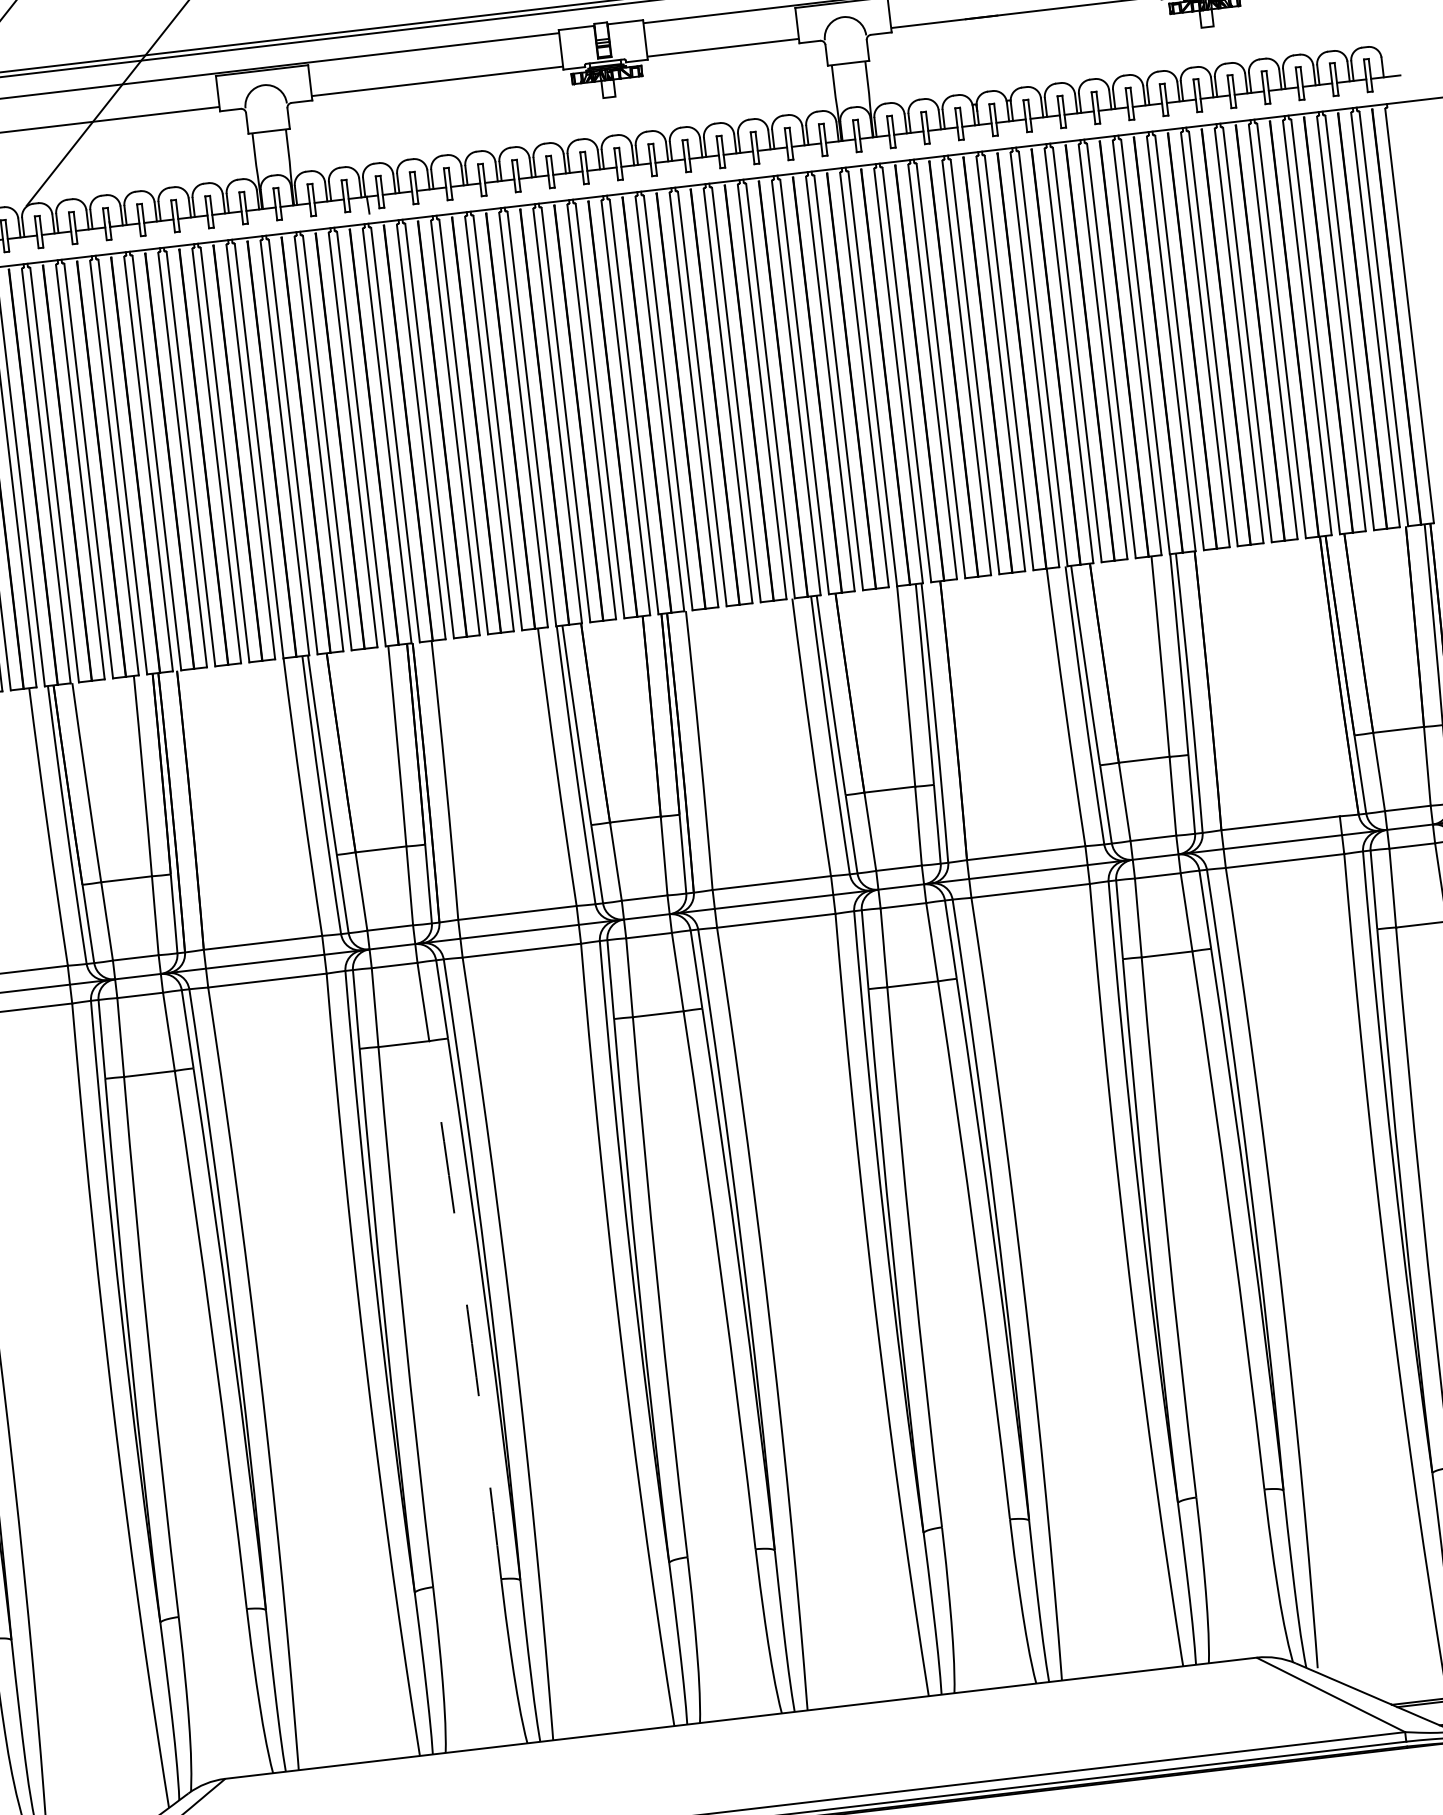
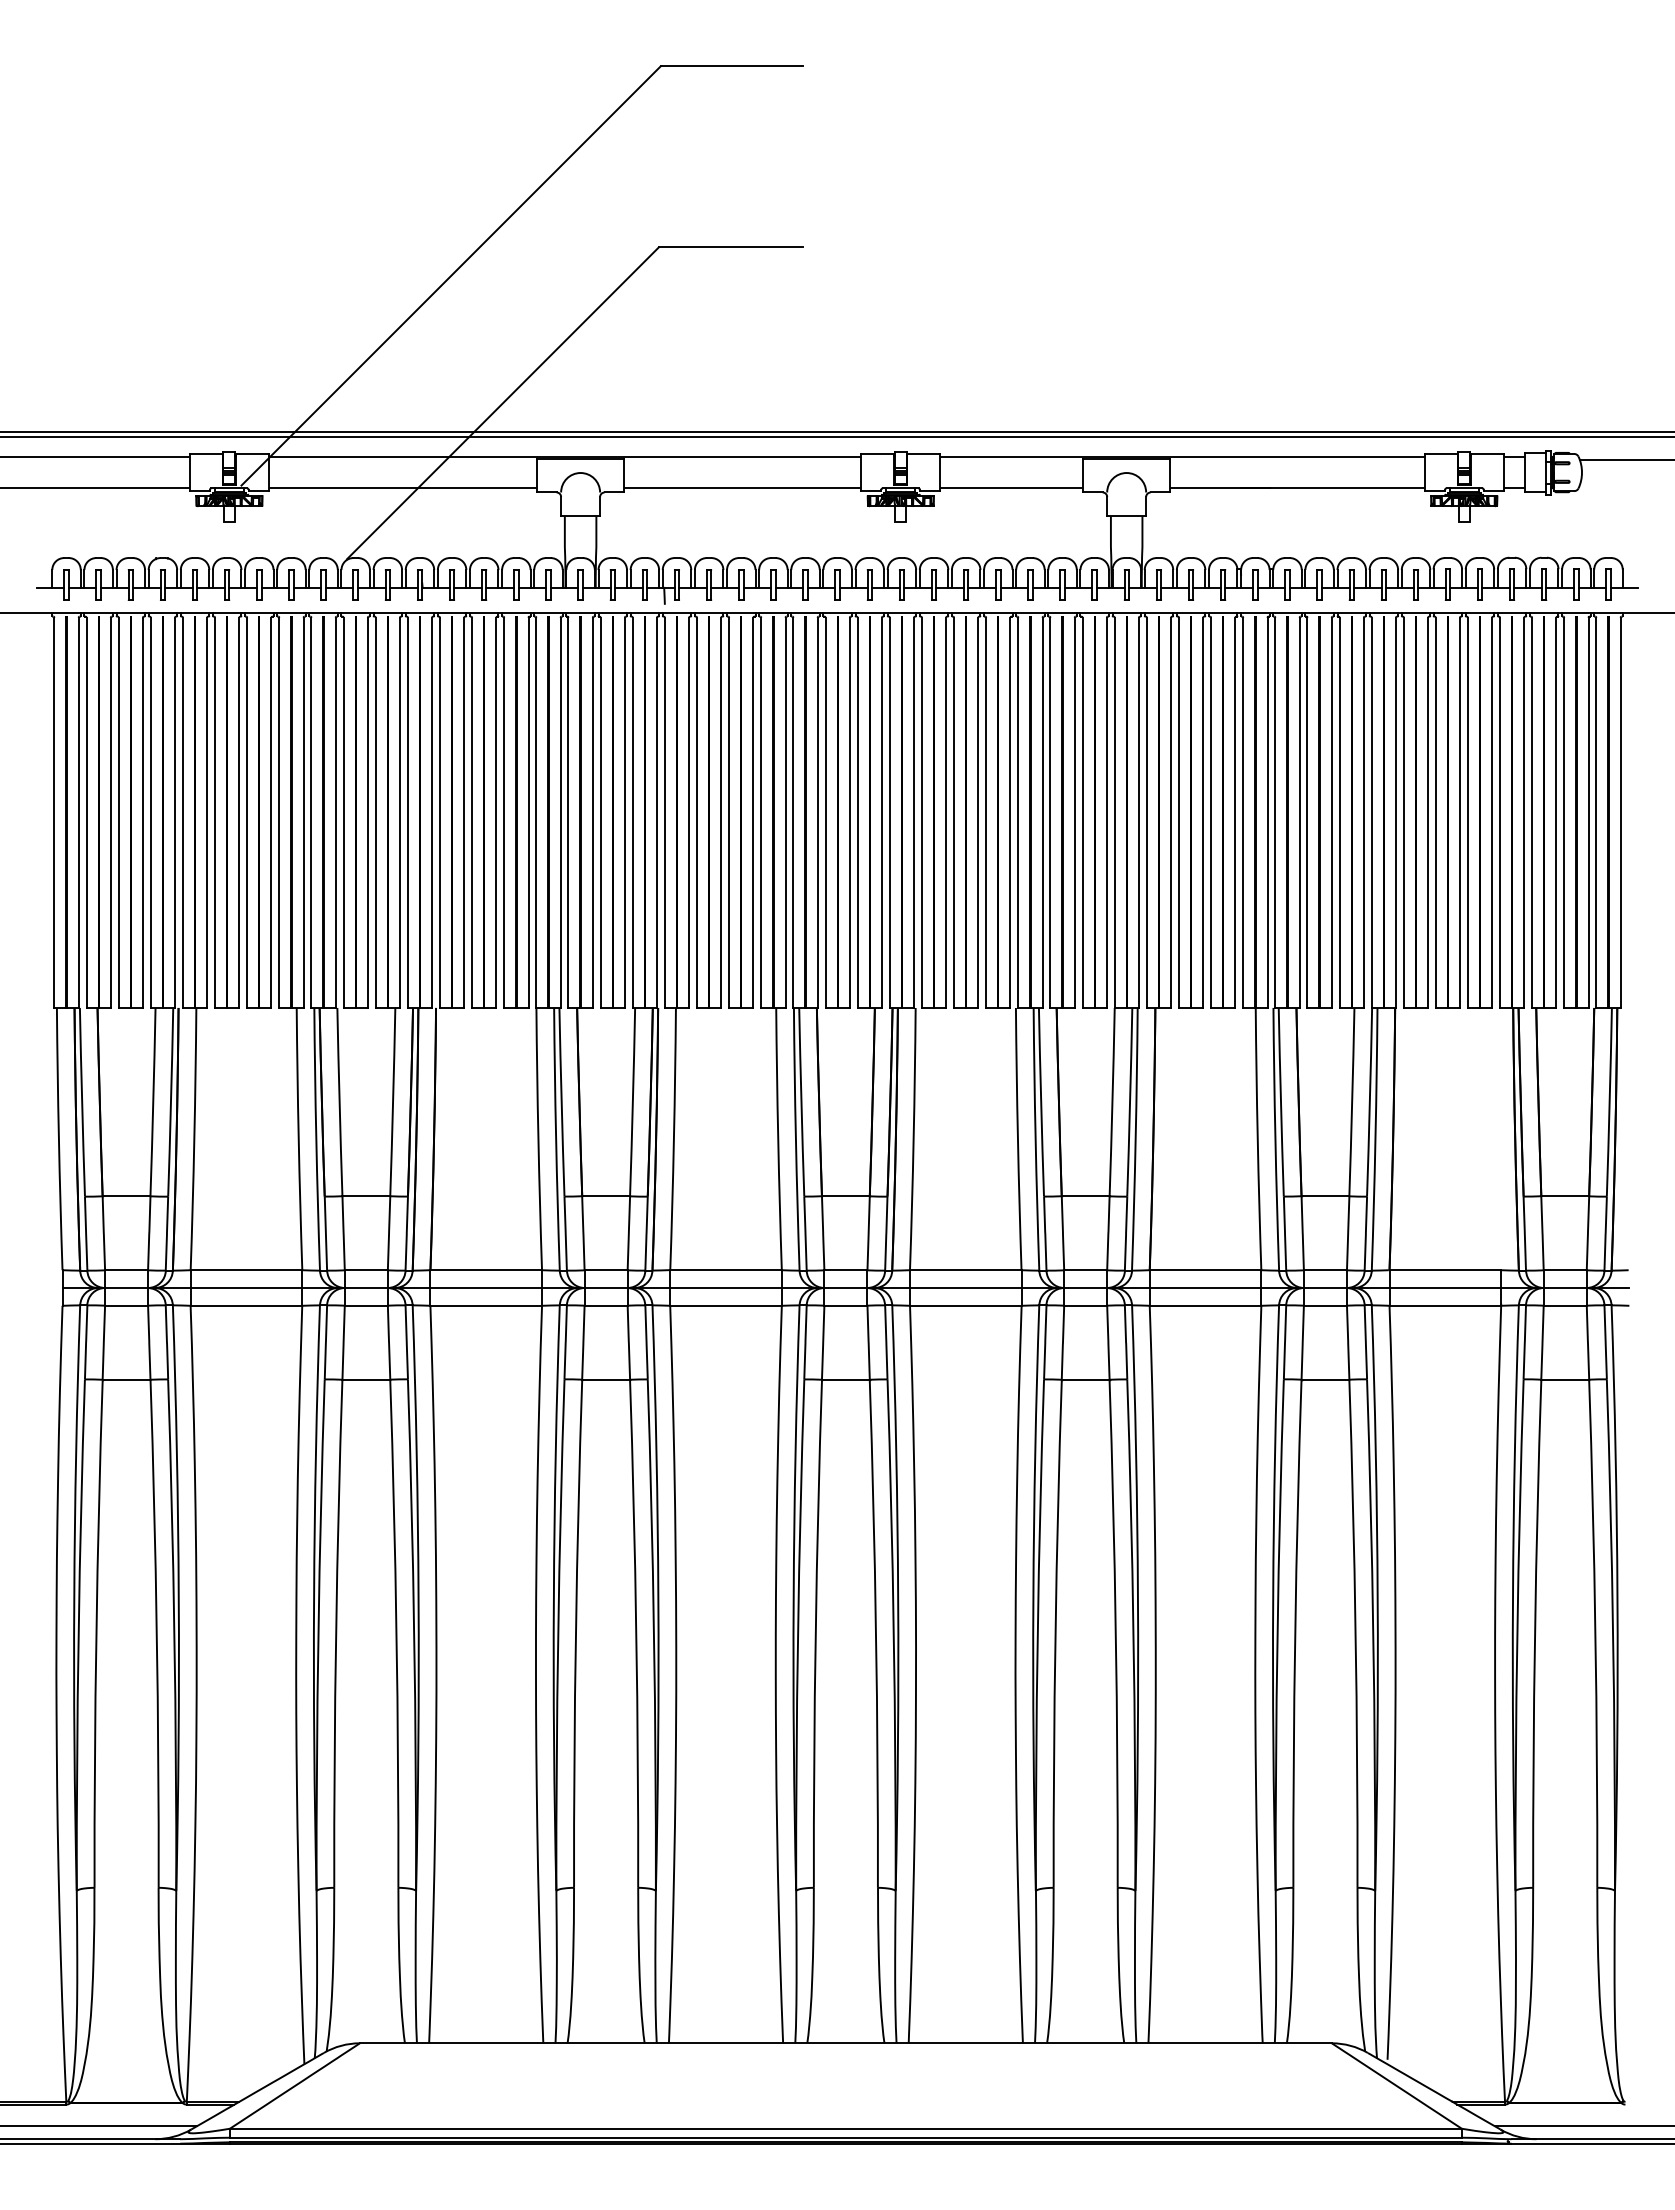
arc: (467, 1309) -> (636, 1633), dashed -> solid

